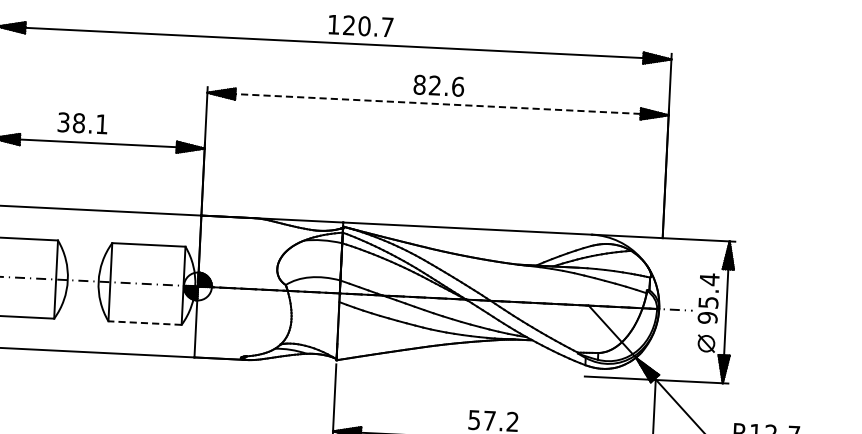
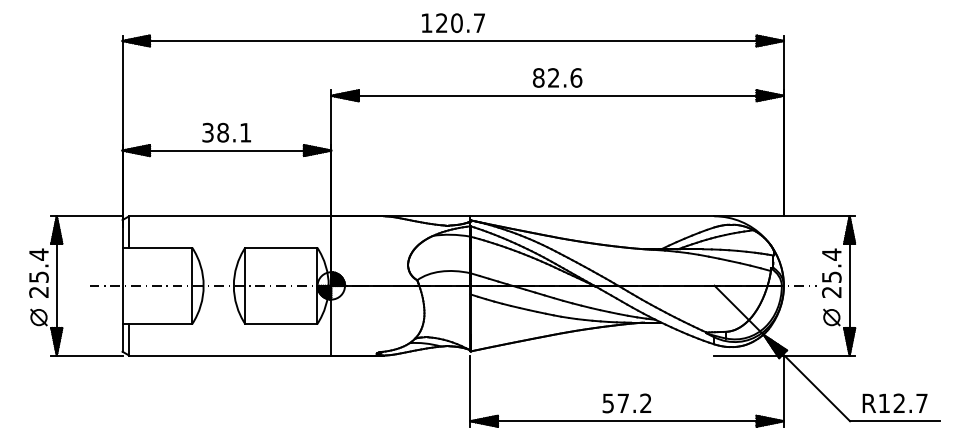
text: (361, 25) -> (453, 22), moved
line: (438, 103) -> (558, 95), dashed -> solid
text: (82, 123) -> (226, 132), moved
text: (707, 318) -> (831, 292), 95.4 -> 25.4
line: (145, 323) -> (281, 324), dashed -> solid

